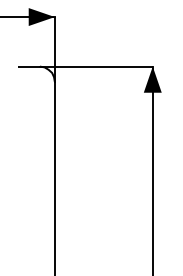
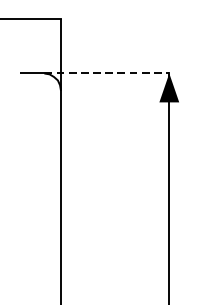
fill: (41, 17) -> (46, 19), removed
line: (96, 66) -> (107, 73), solid -> dashed

